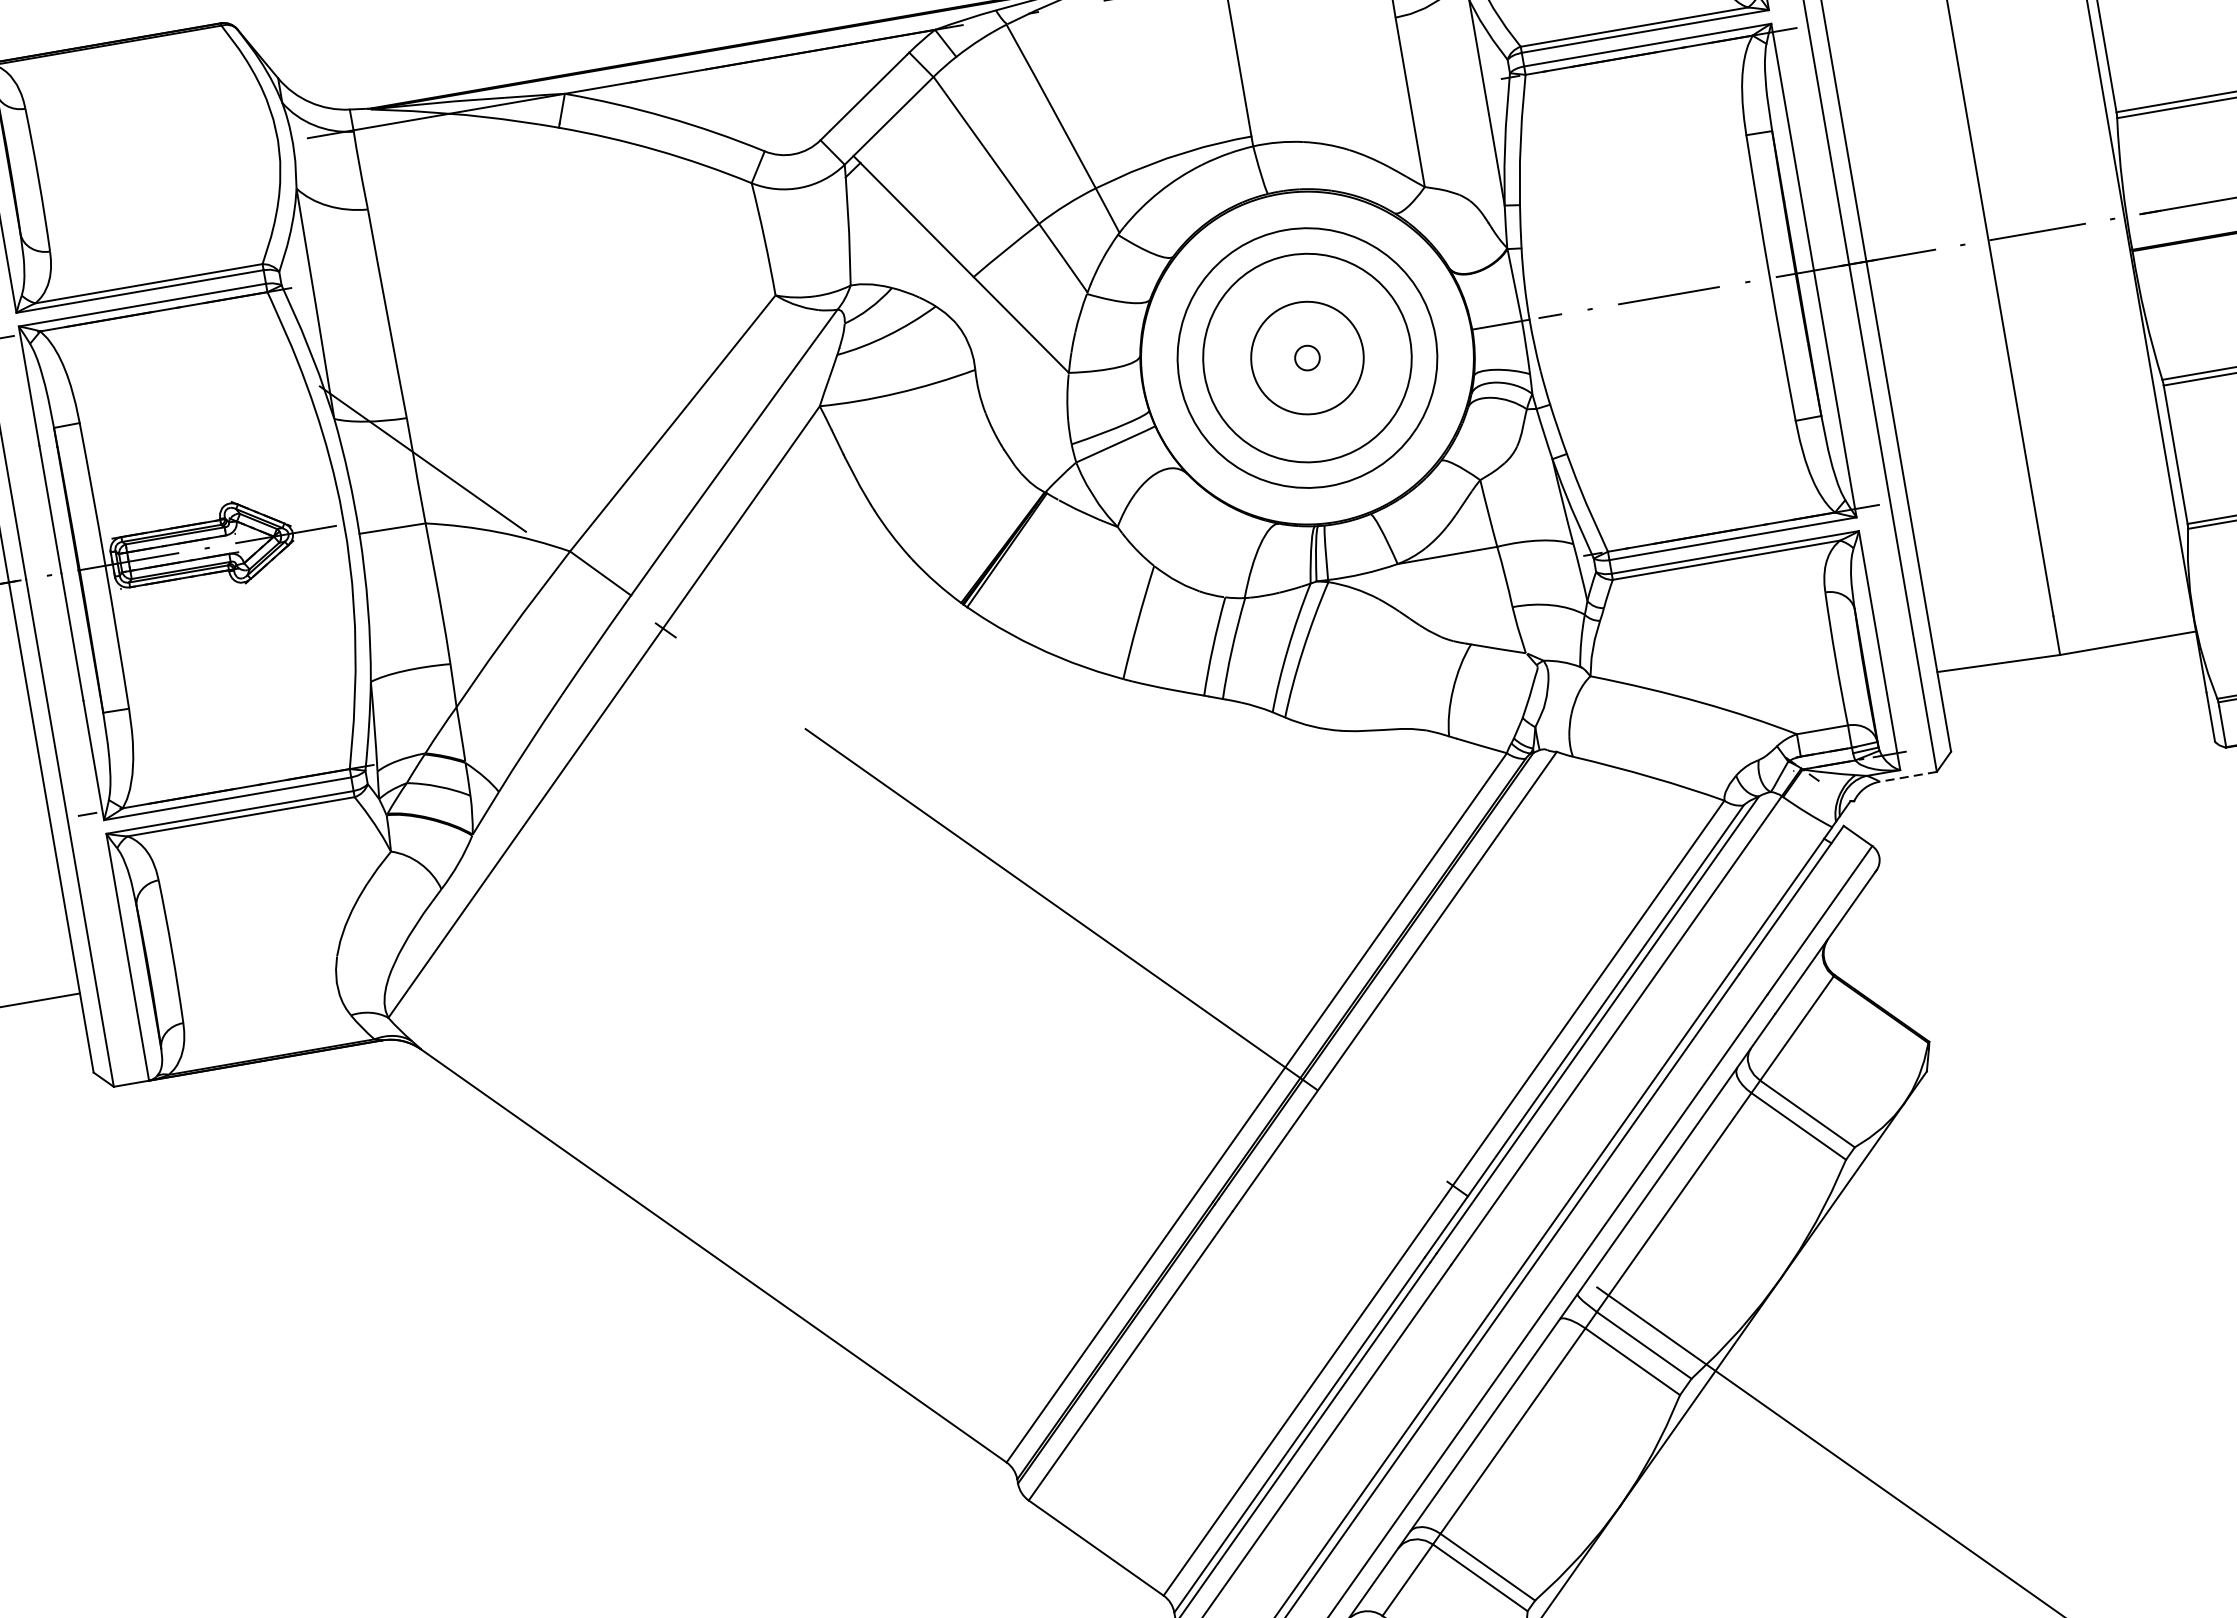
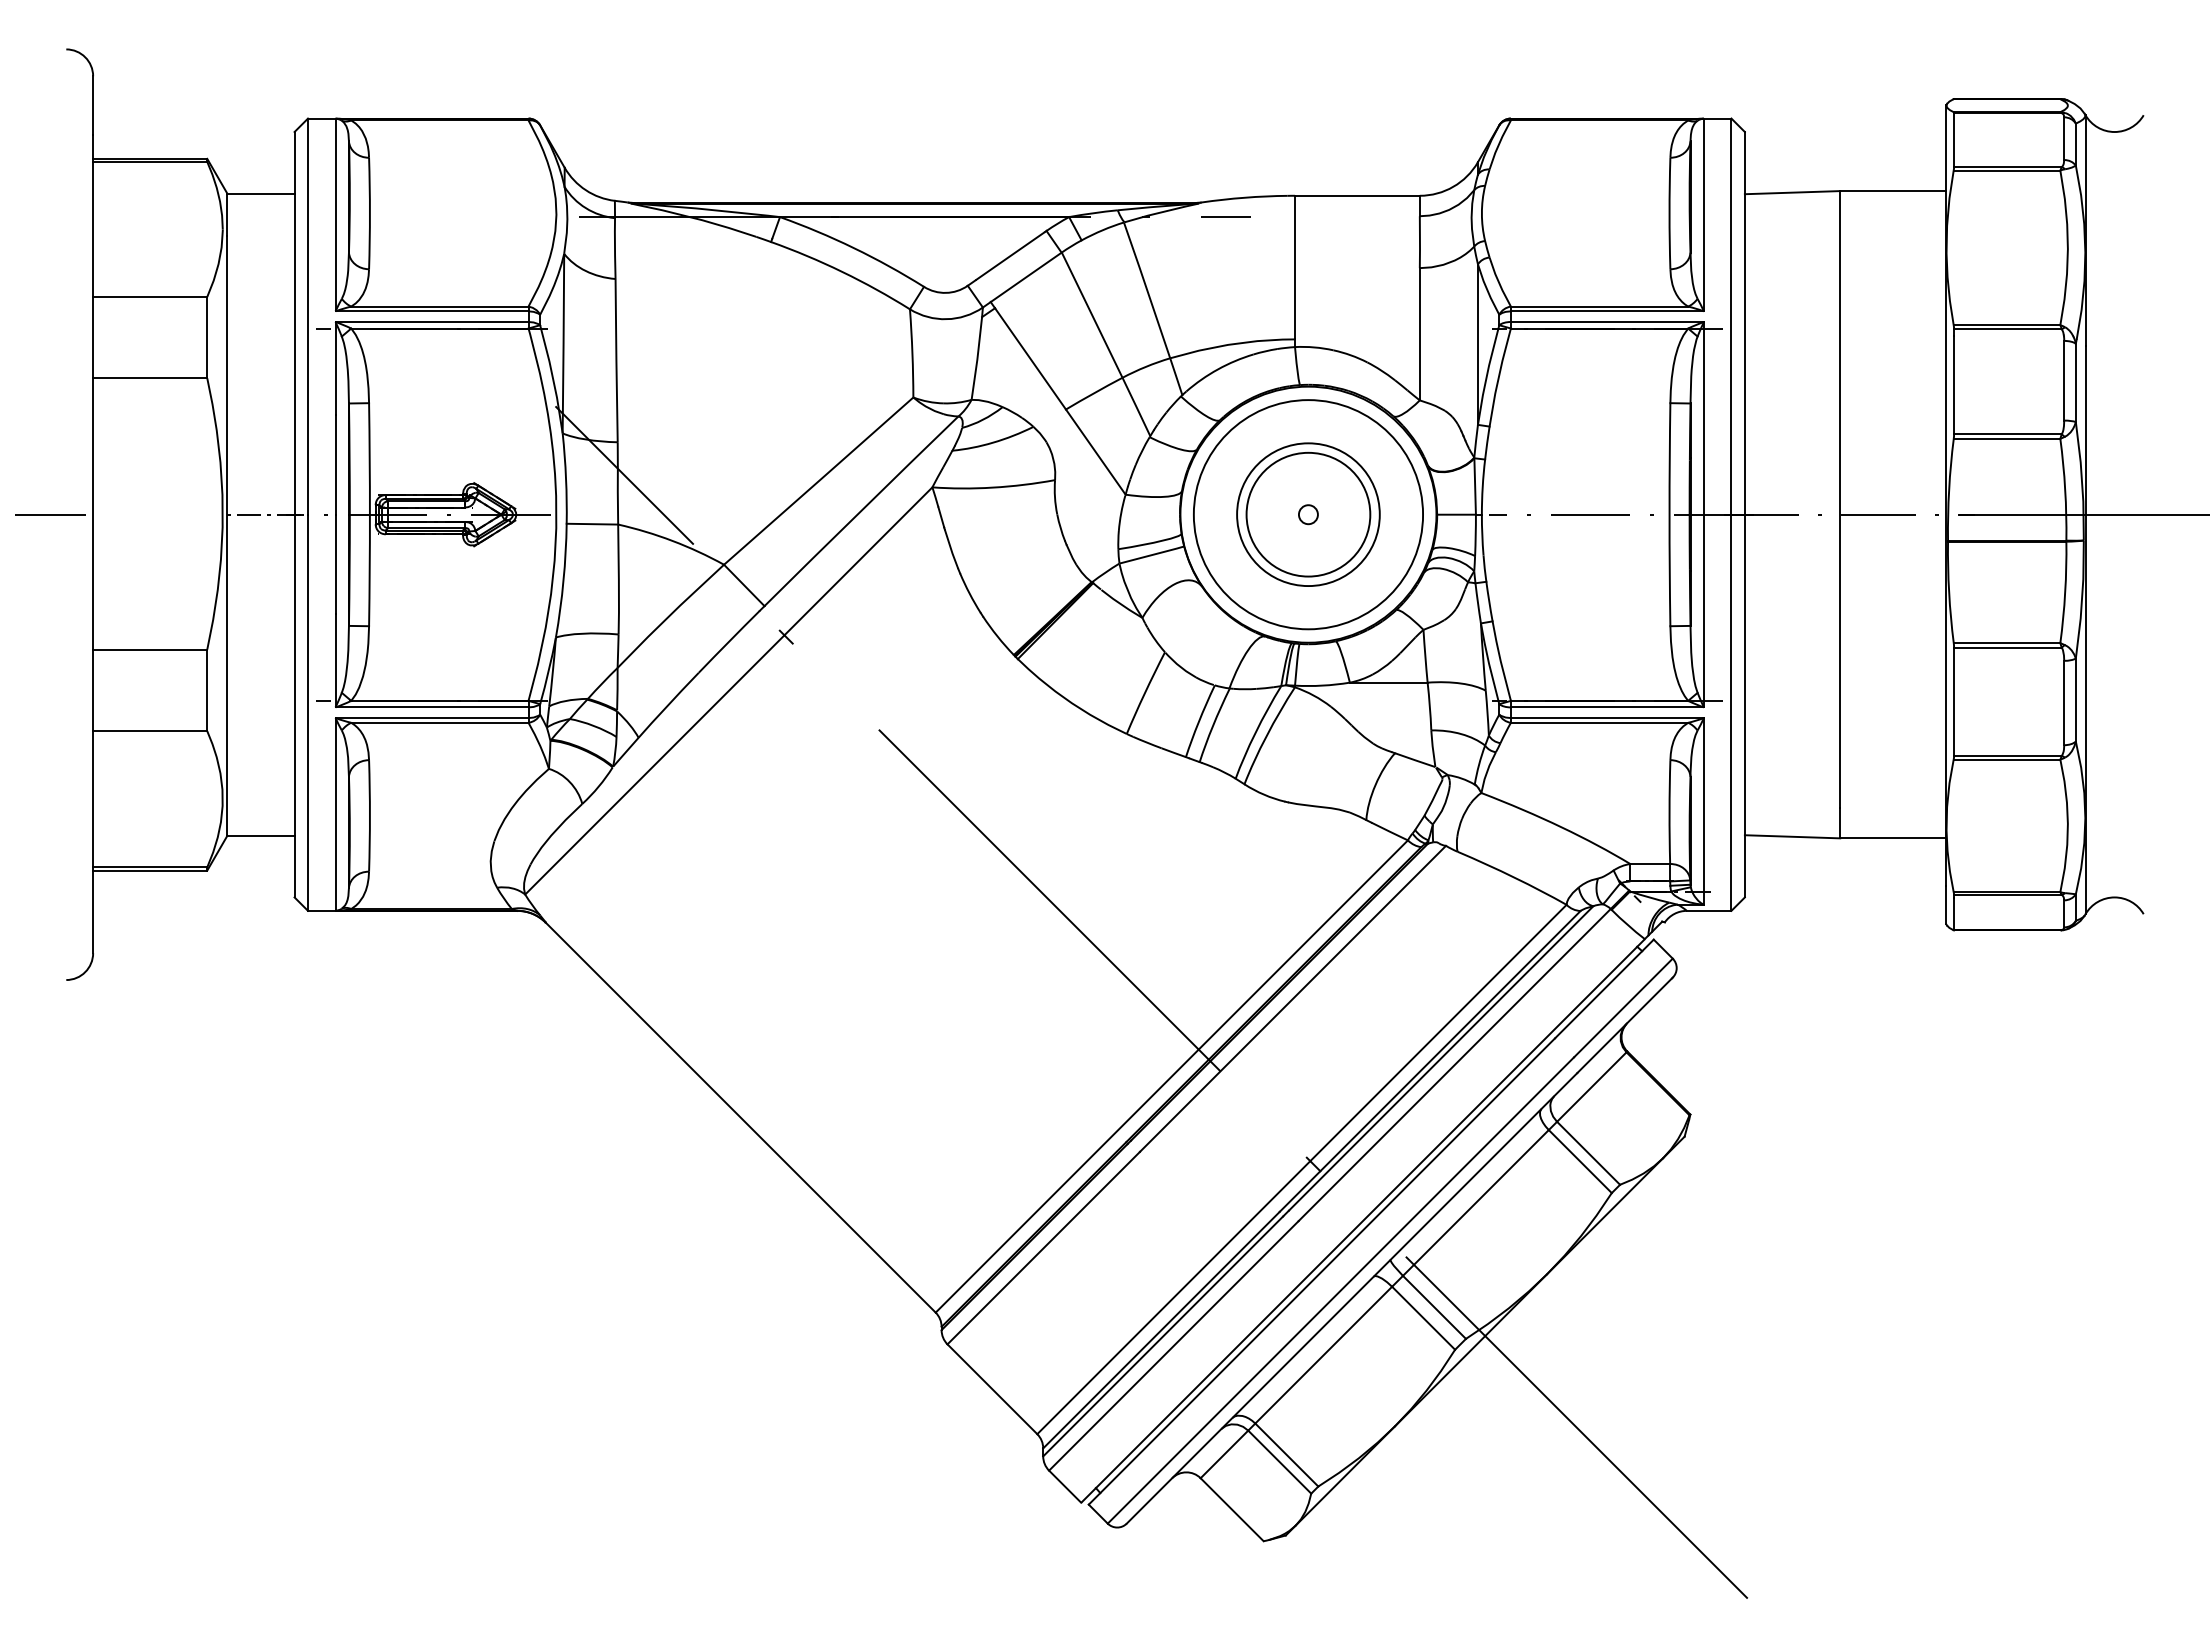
circle: (1307, 357) -> (1308, 514), size x0.71
circle: (1307, 357) -> (1308, 514), size x1.43
circle: (1307, 357) -> (1308, 514), size x1.43
line: (1907, 776) -> (1708, 910), dashed -> solid

